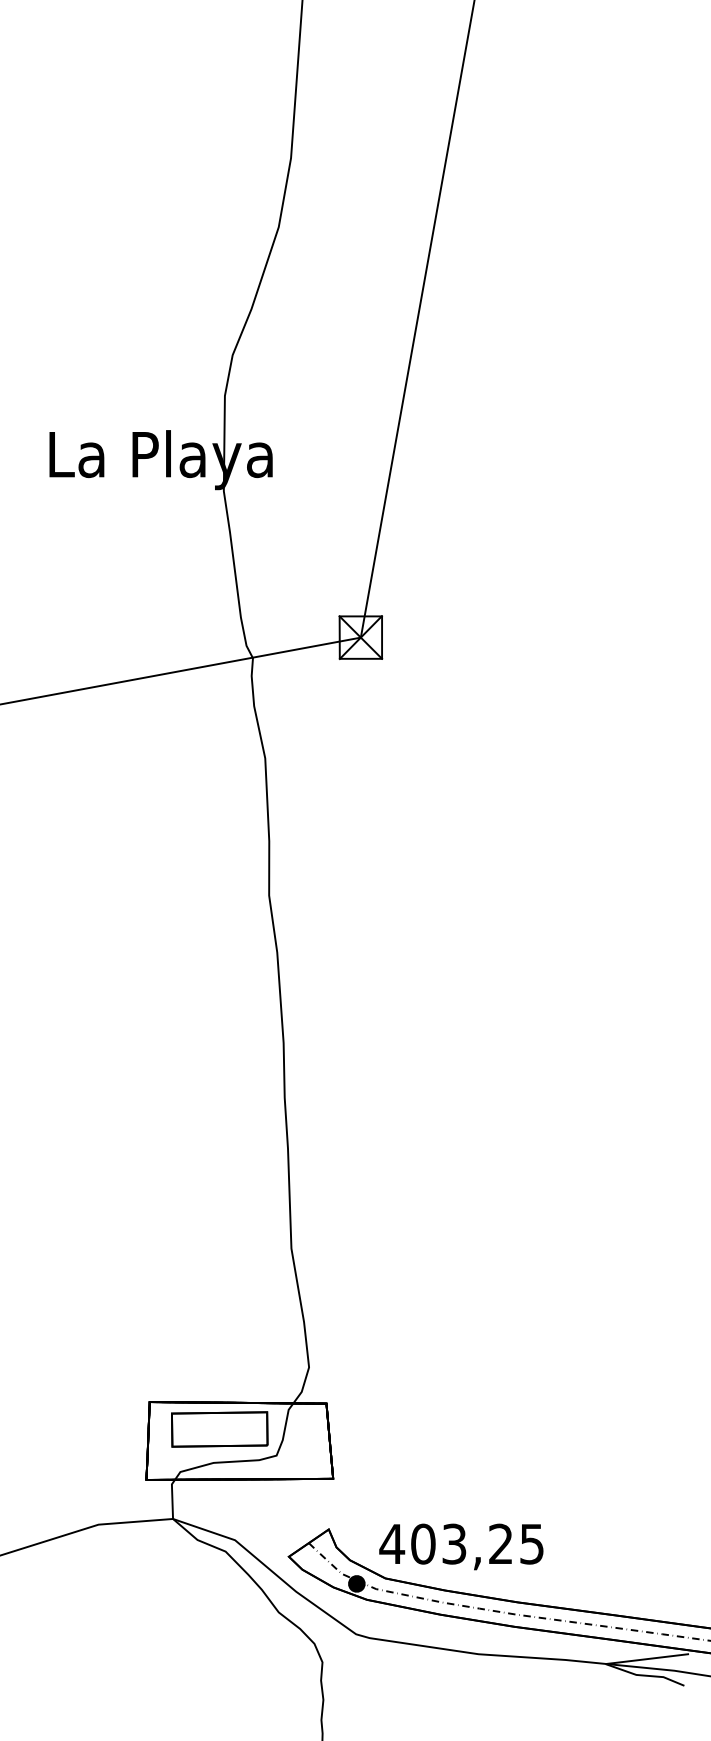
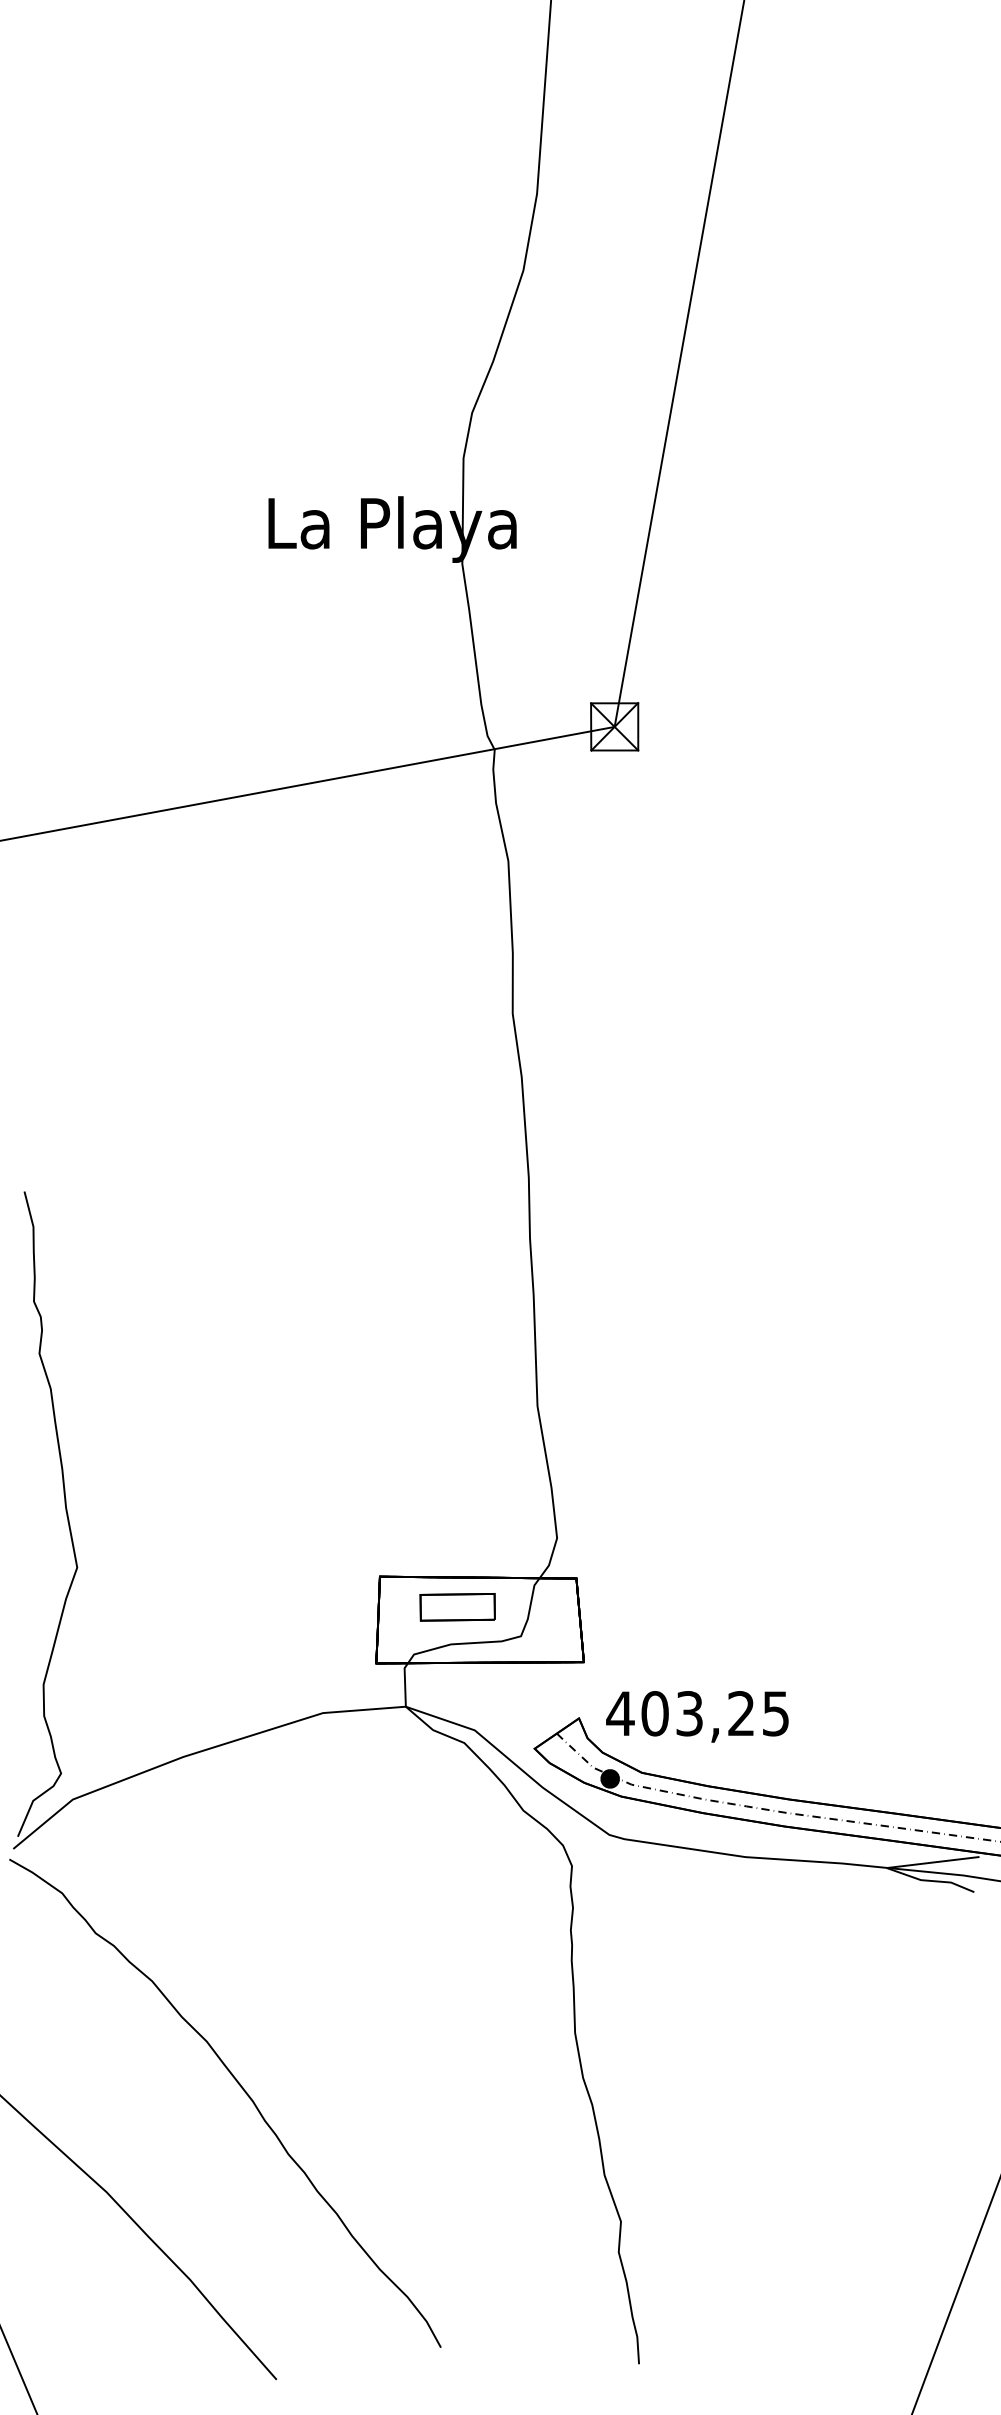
part: (219, 1429) -> (457, 1607), size x0.7
text: (461, 1546) -> (697, 1716), moved

